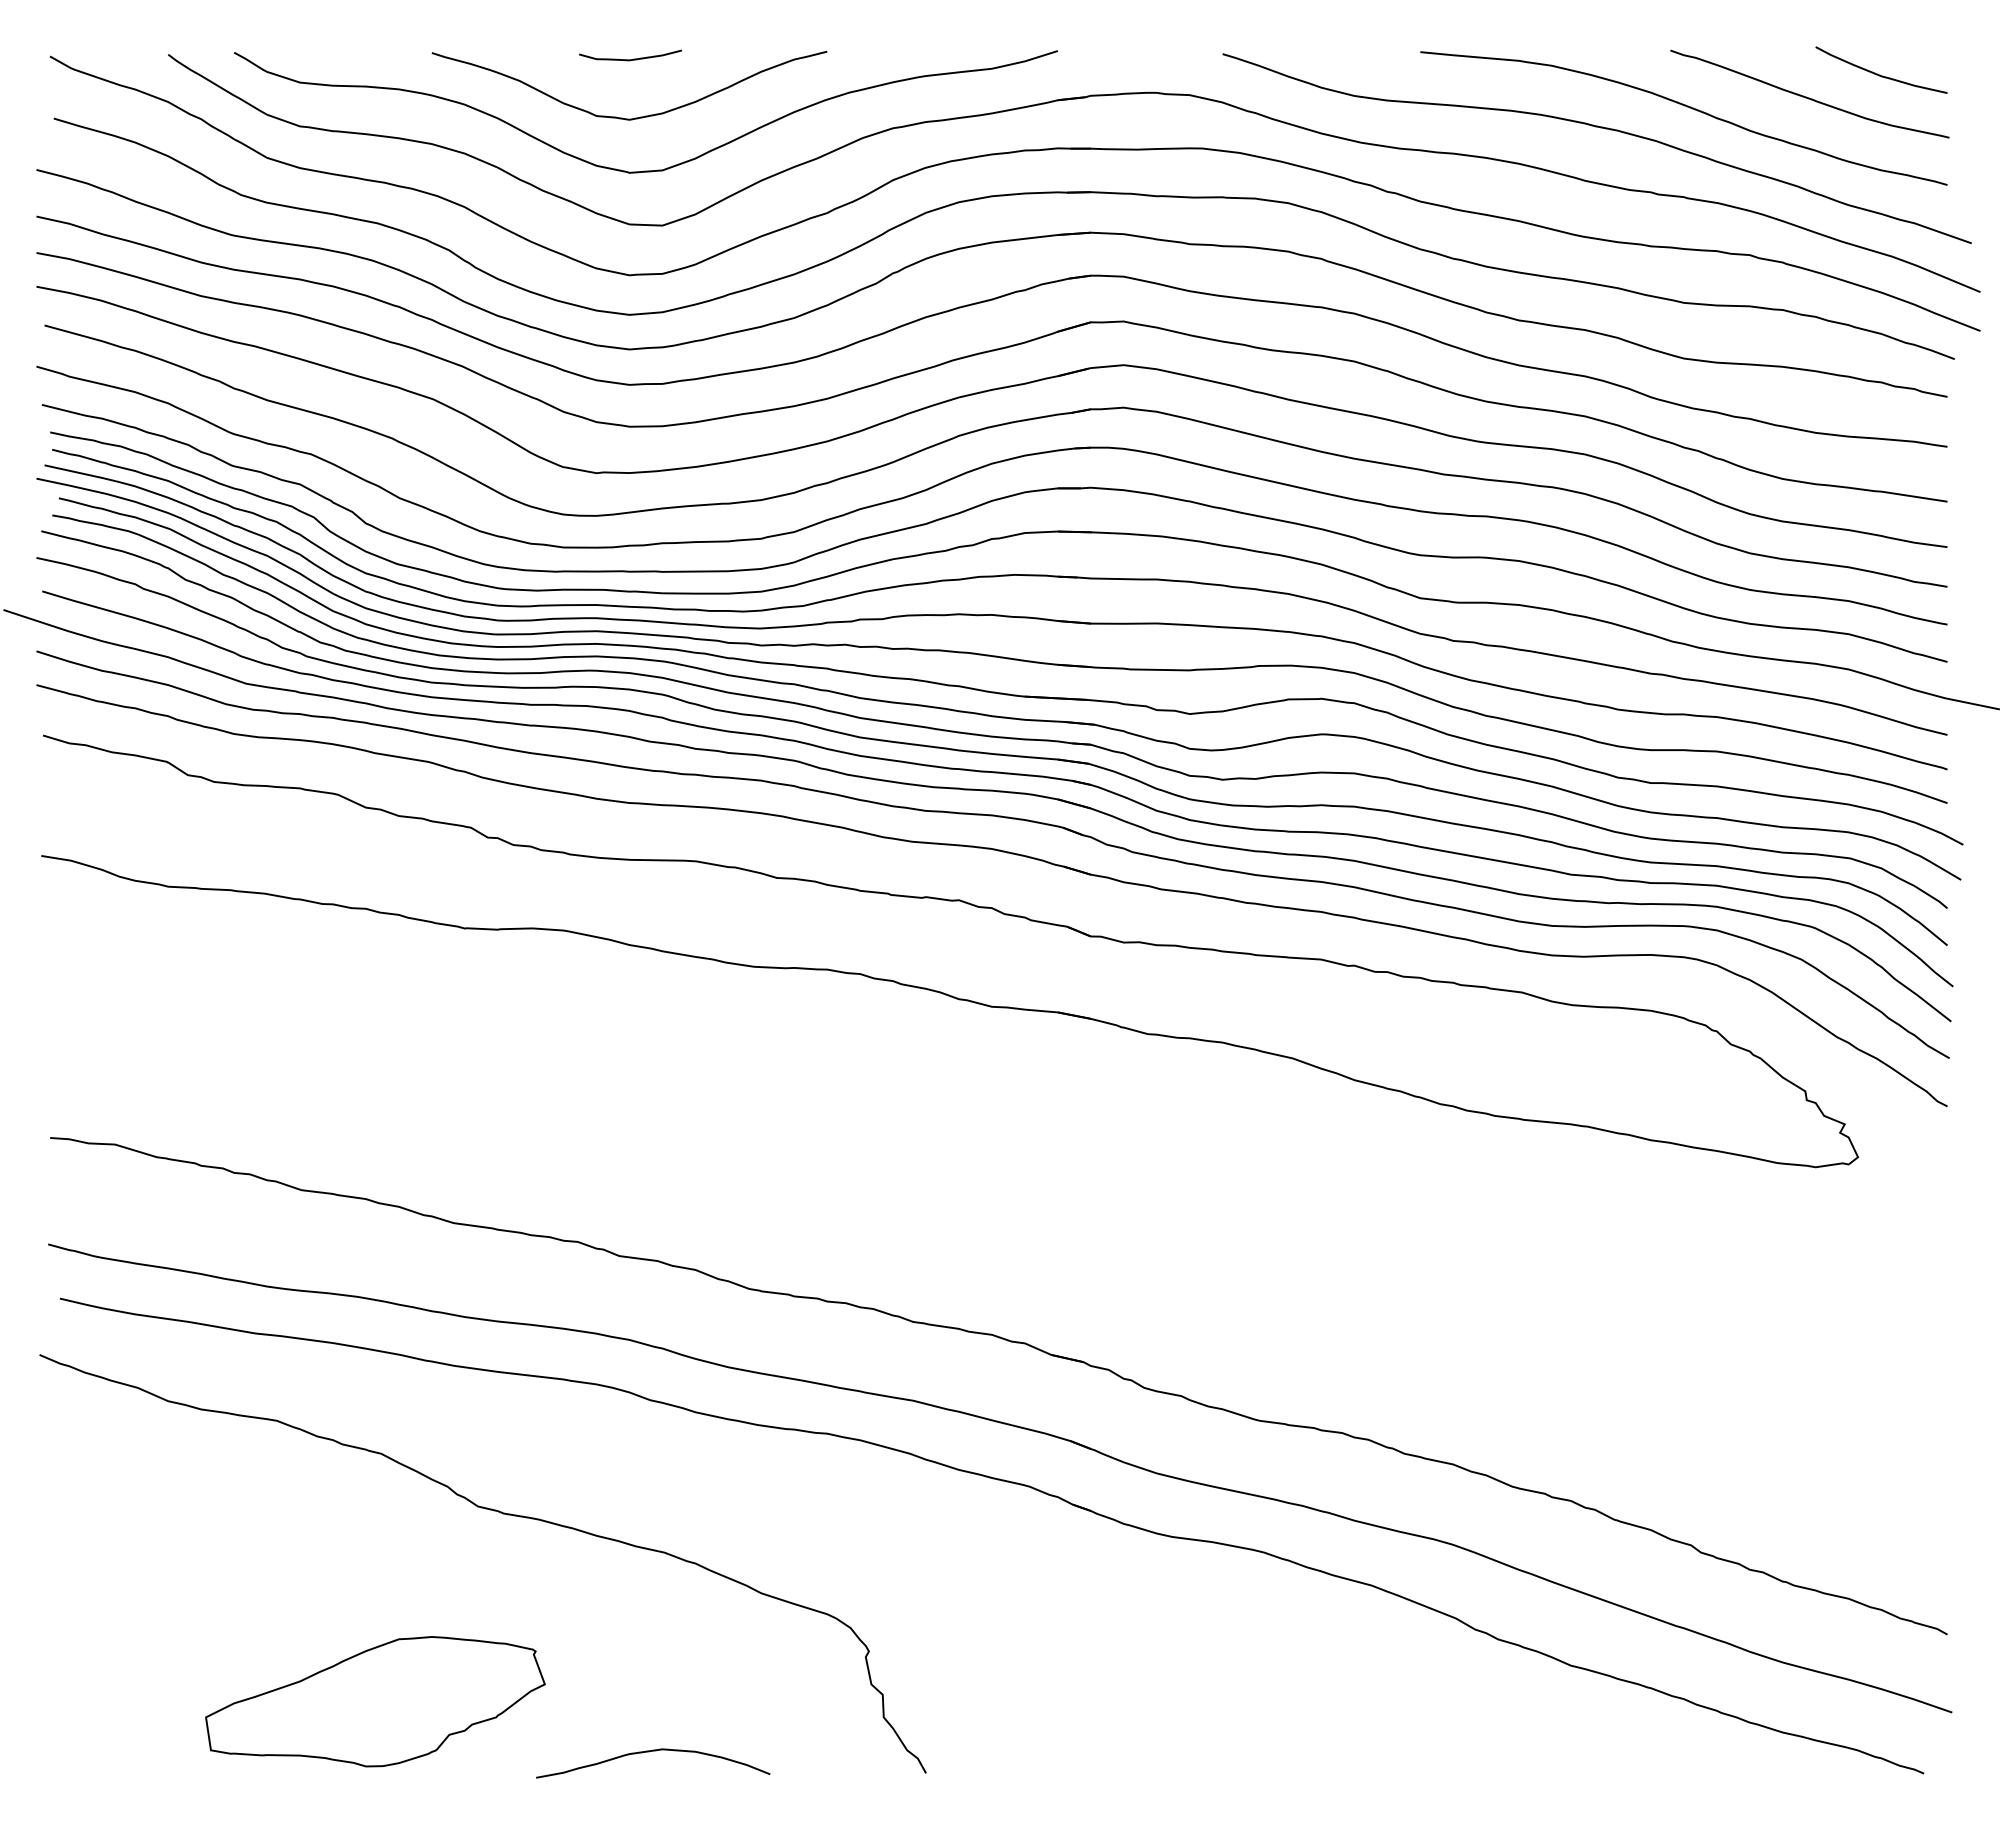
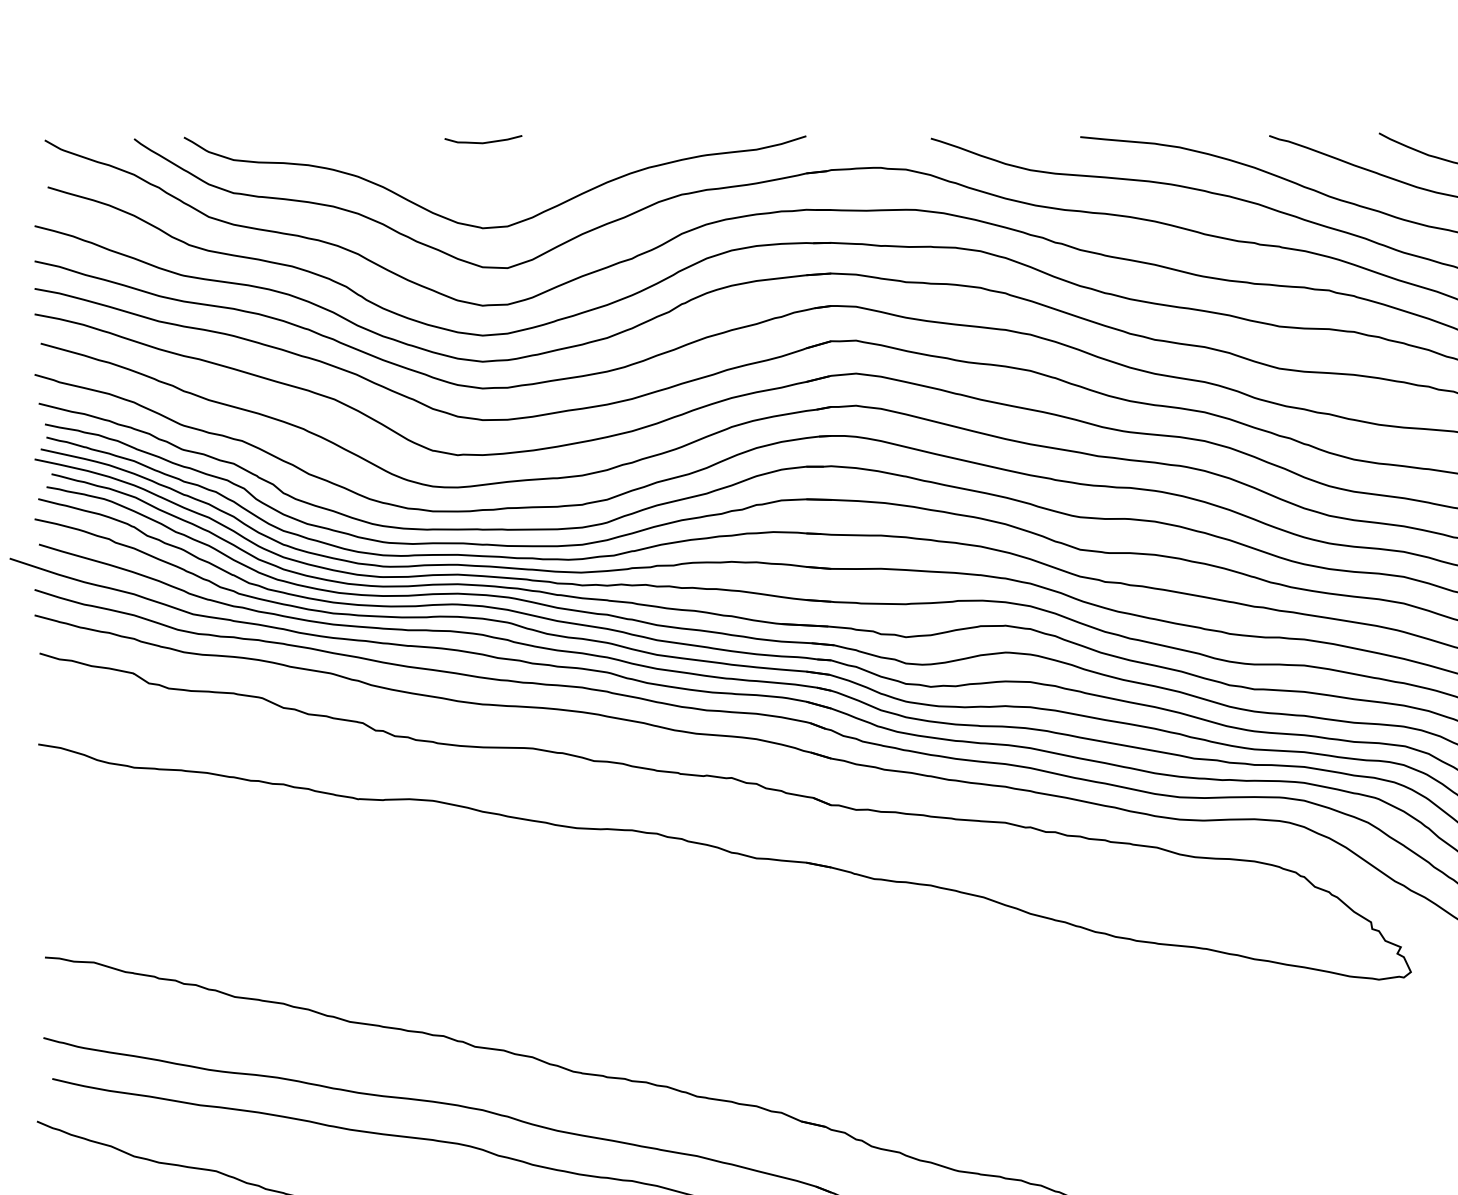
curve: (635, 117) -> (487, 186), removed

